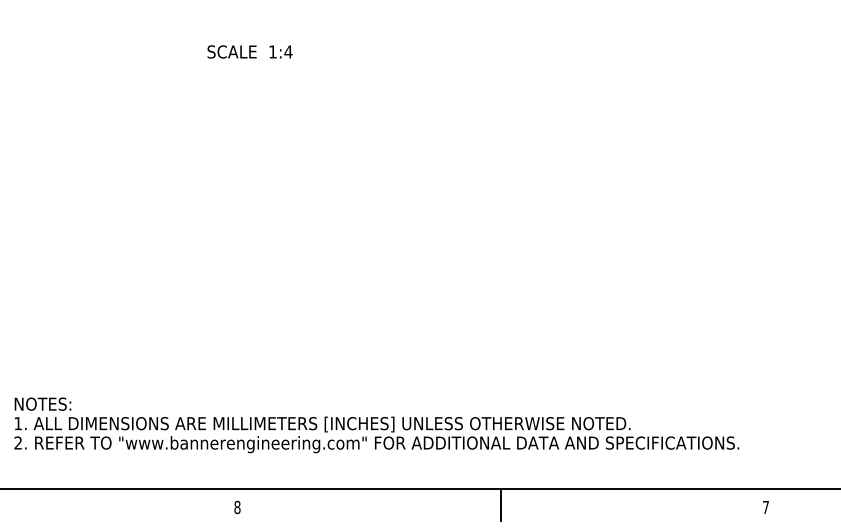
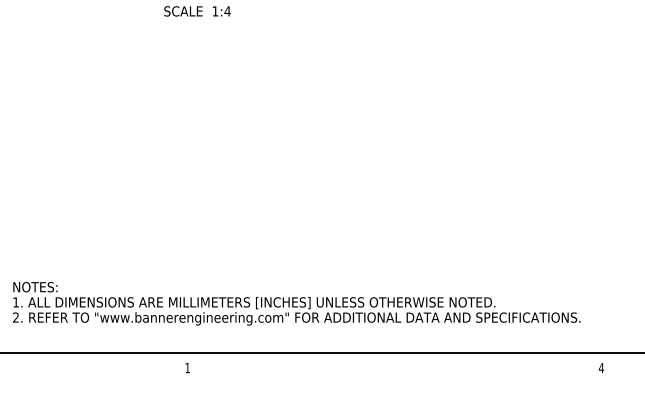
line: (501, 504) -> (394, 365), removed
text: (237, 507) -> (187, 368), 8 -> 1
text: (765, 507) -> (601, 368), 7 -> 4

